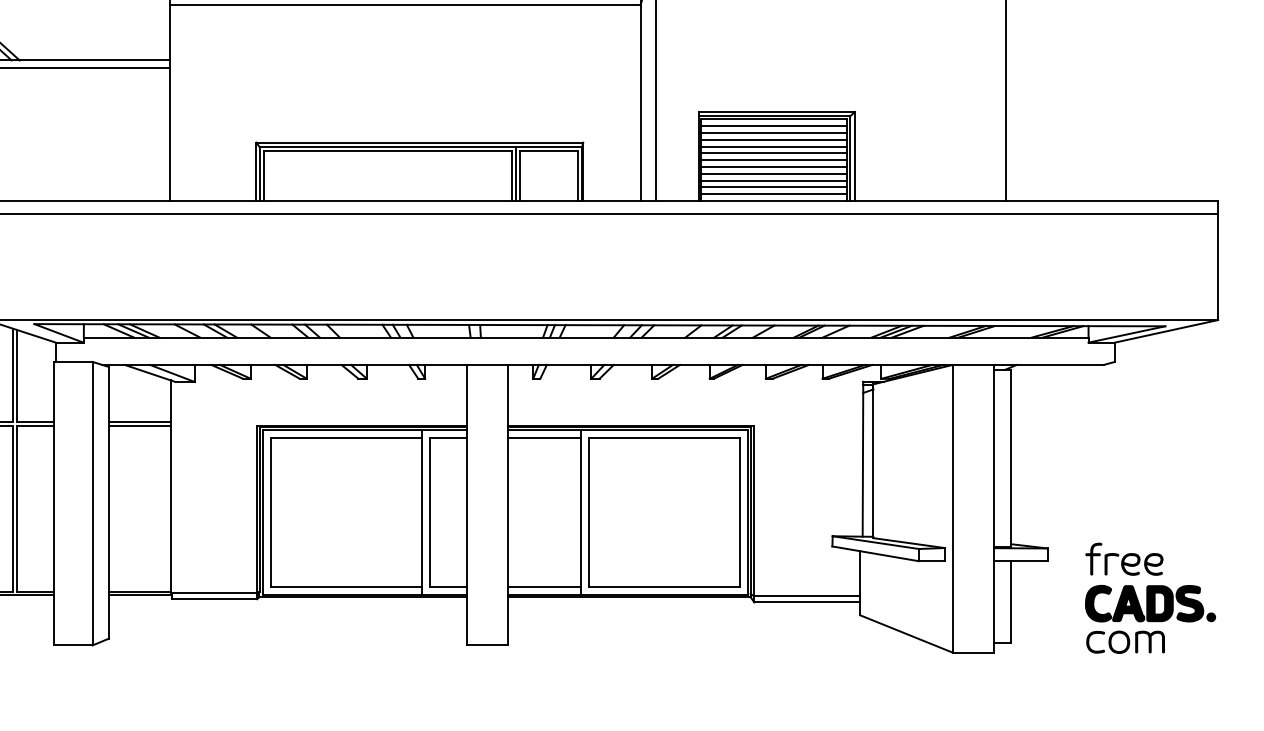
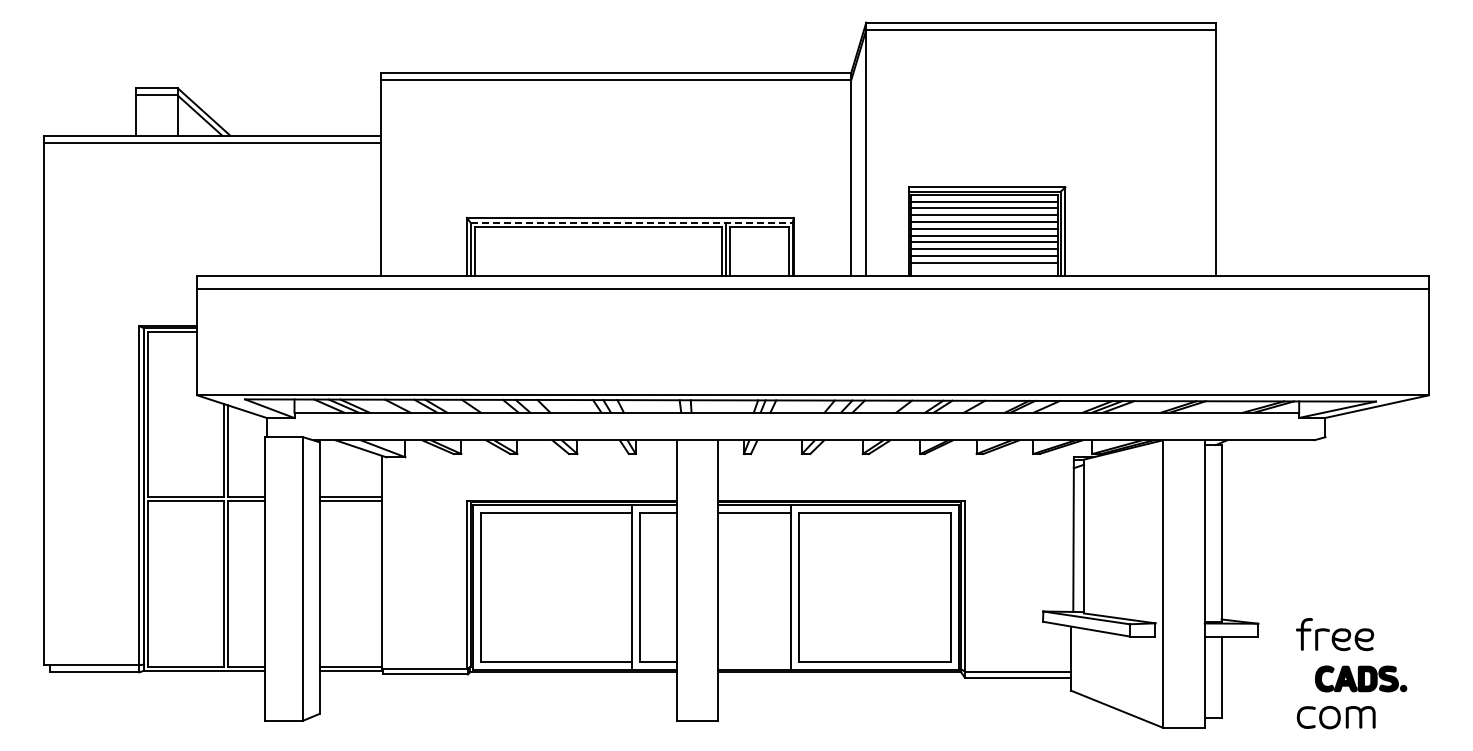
line: (421, 147) -> (632, 222), solid -> dashed
line: (773, 194) -> (984, 269), removed
line: (543, 587) -> (754, 662), removed
part: (1149, 603) -> (1360, 678), size x0.7

